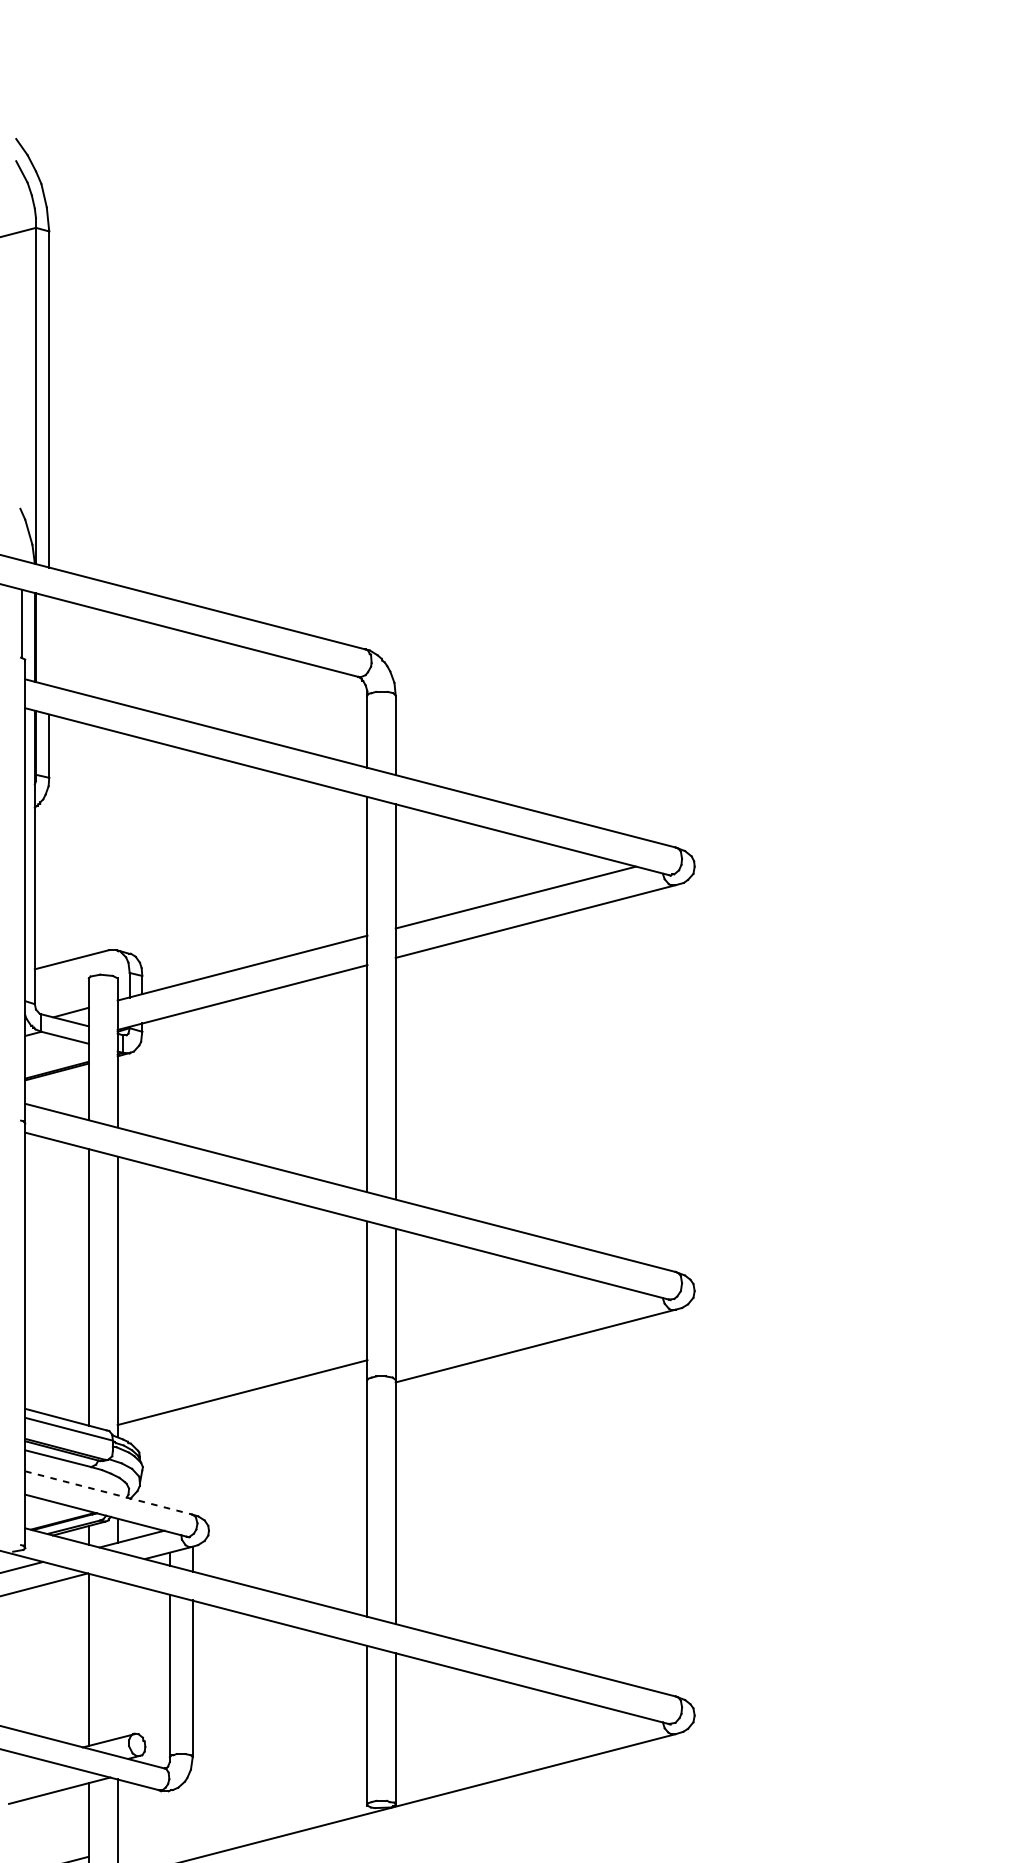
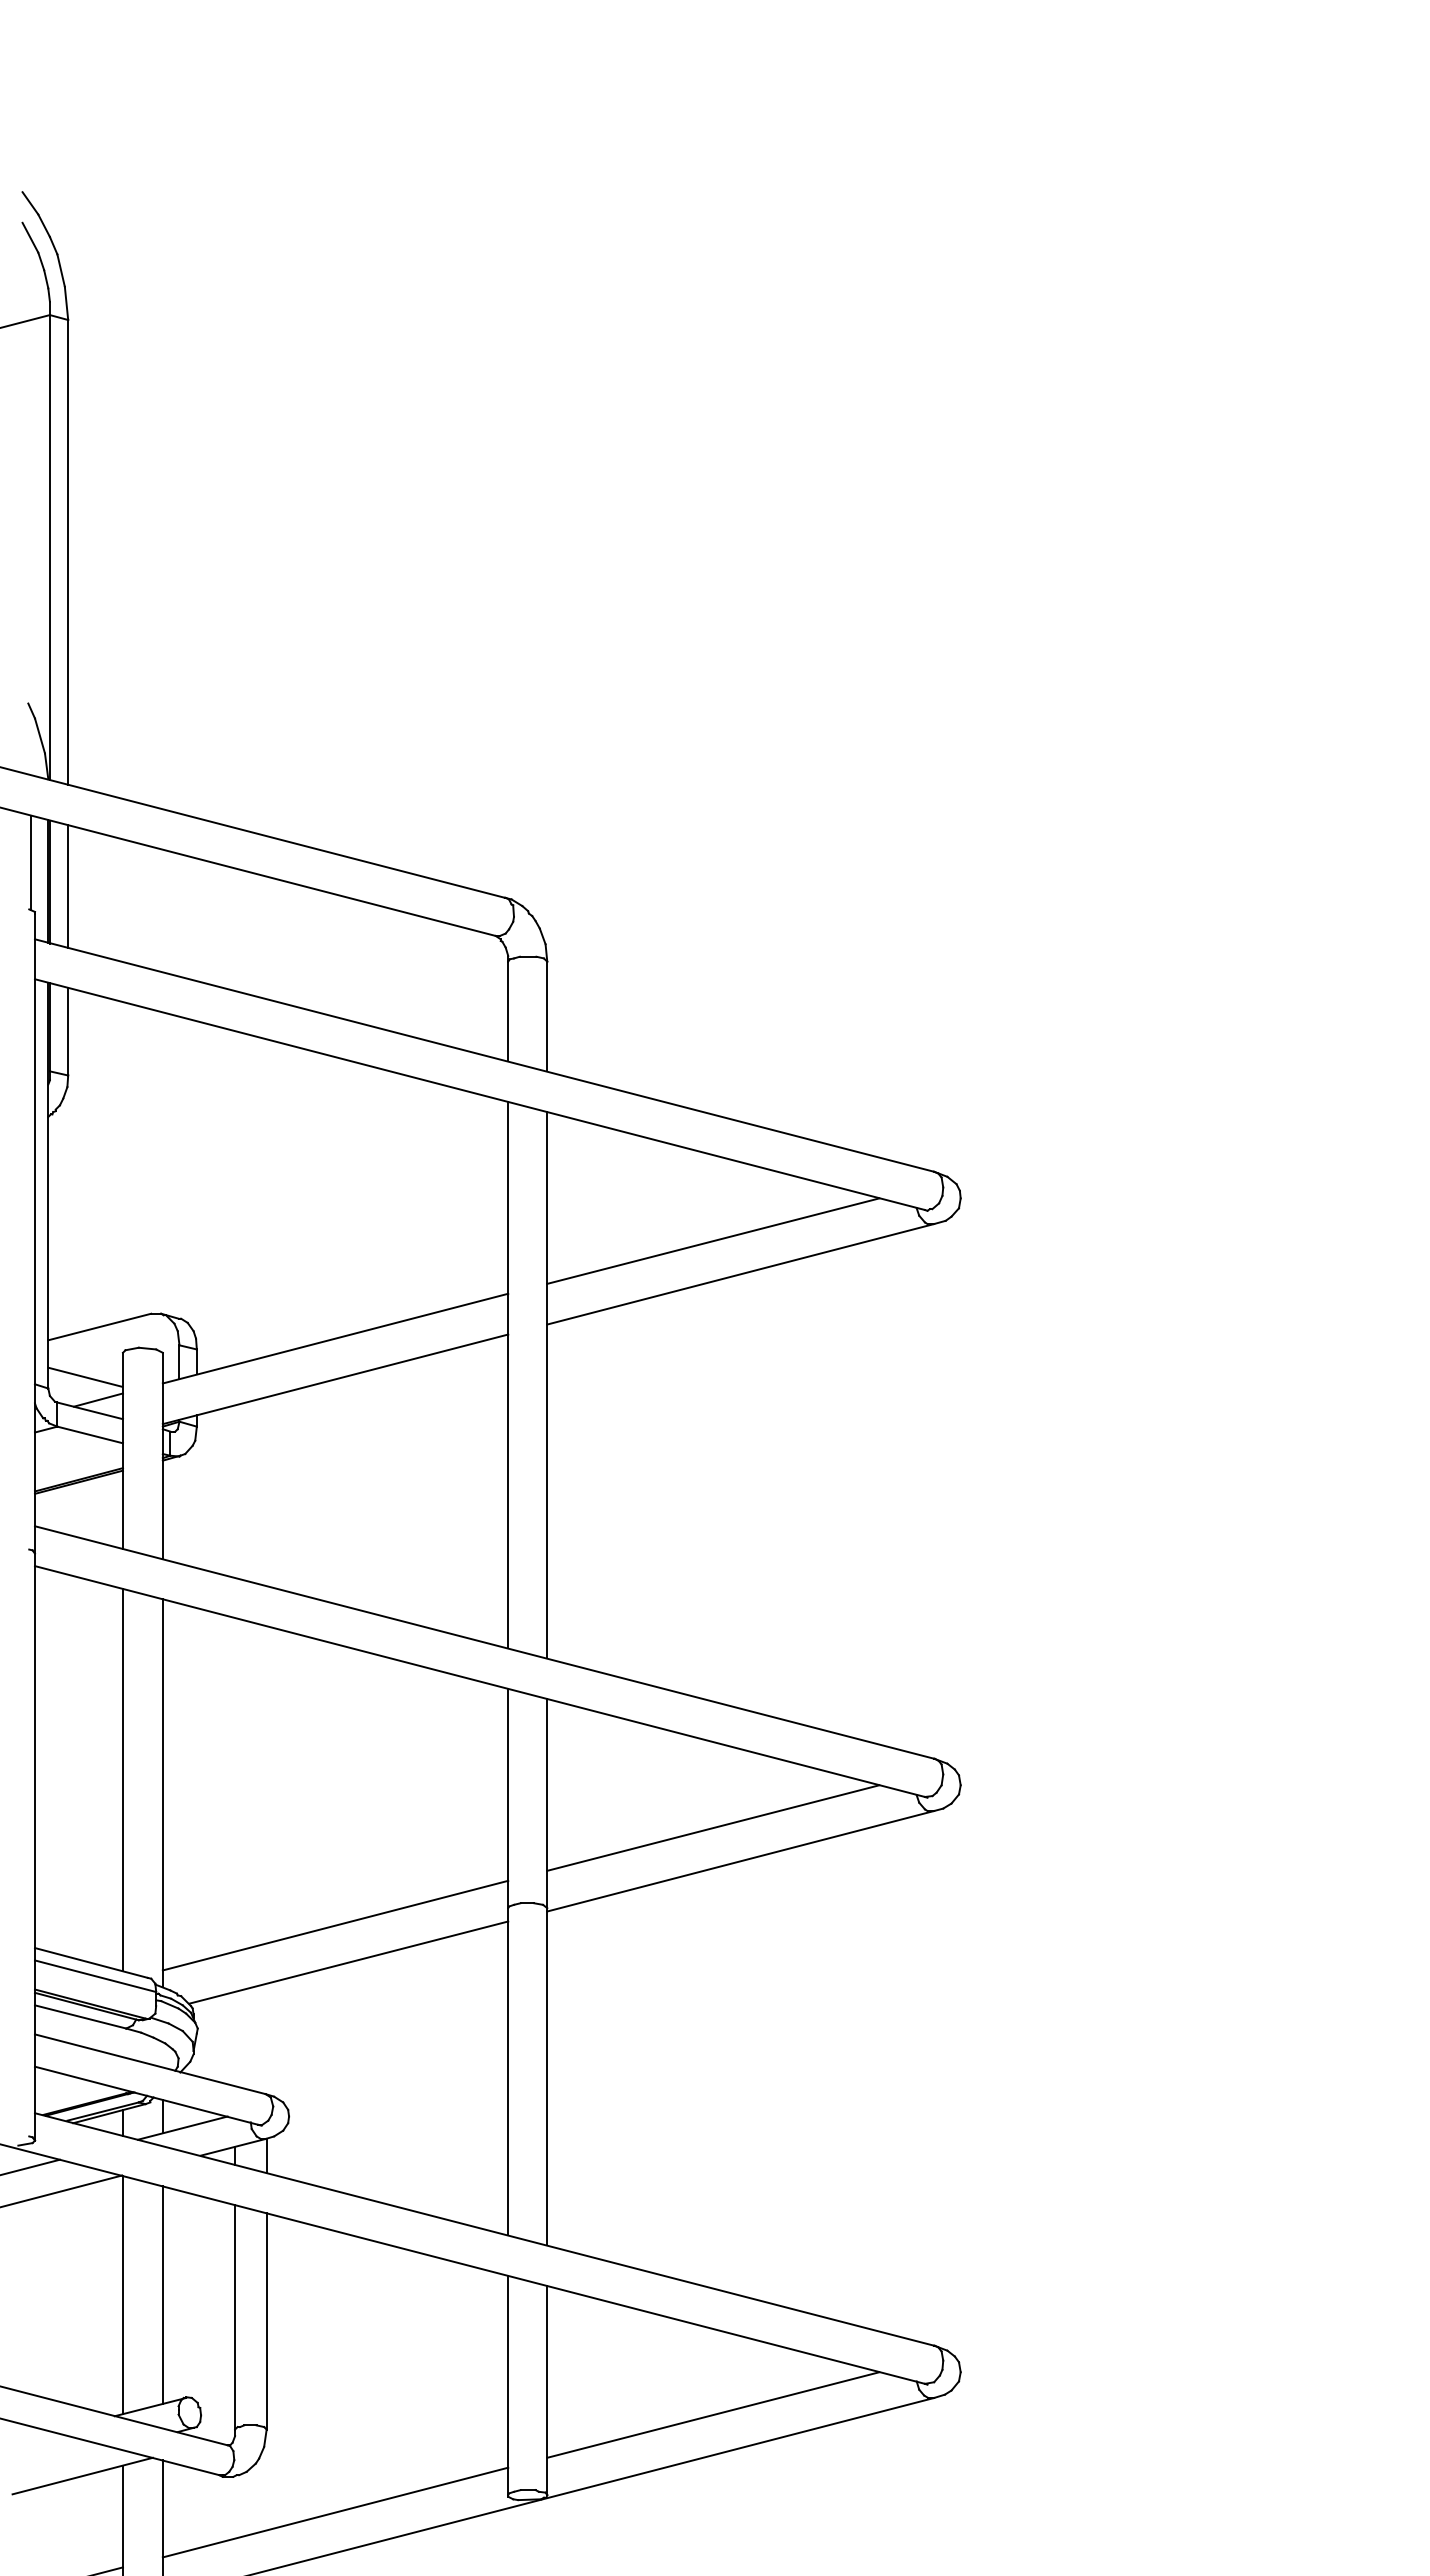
line: (49, 640) -> (68, 885), added
line: (61, 995) -> (85, 1376), added
line: (515, 1321) -> (713, 1827), added
line: (251, 1419) -> (348, 1962), added
line: (108, 1493) -> (150, 2064), dashed -> solid
line: (117, 1659) -> (162, 2294), added
line: (515, 1746) -> (713, 2414), added
line: (242, 1817) -> (335, 2512), added

